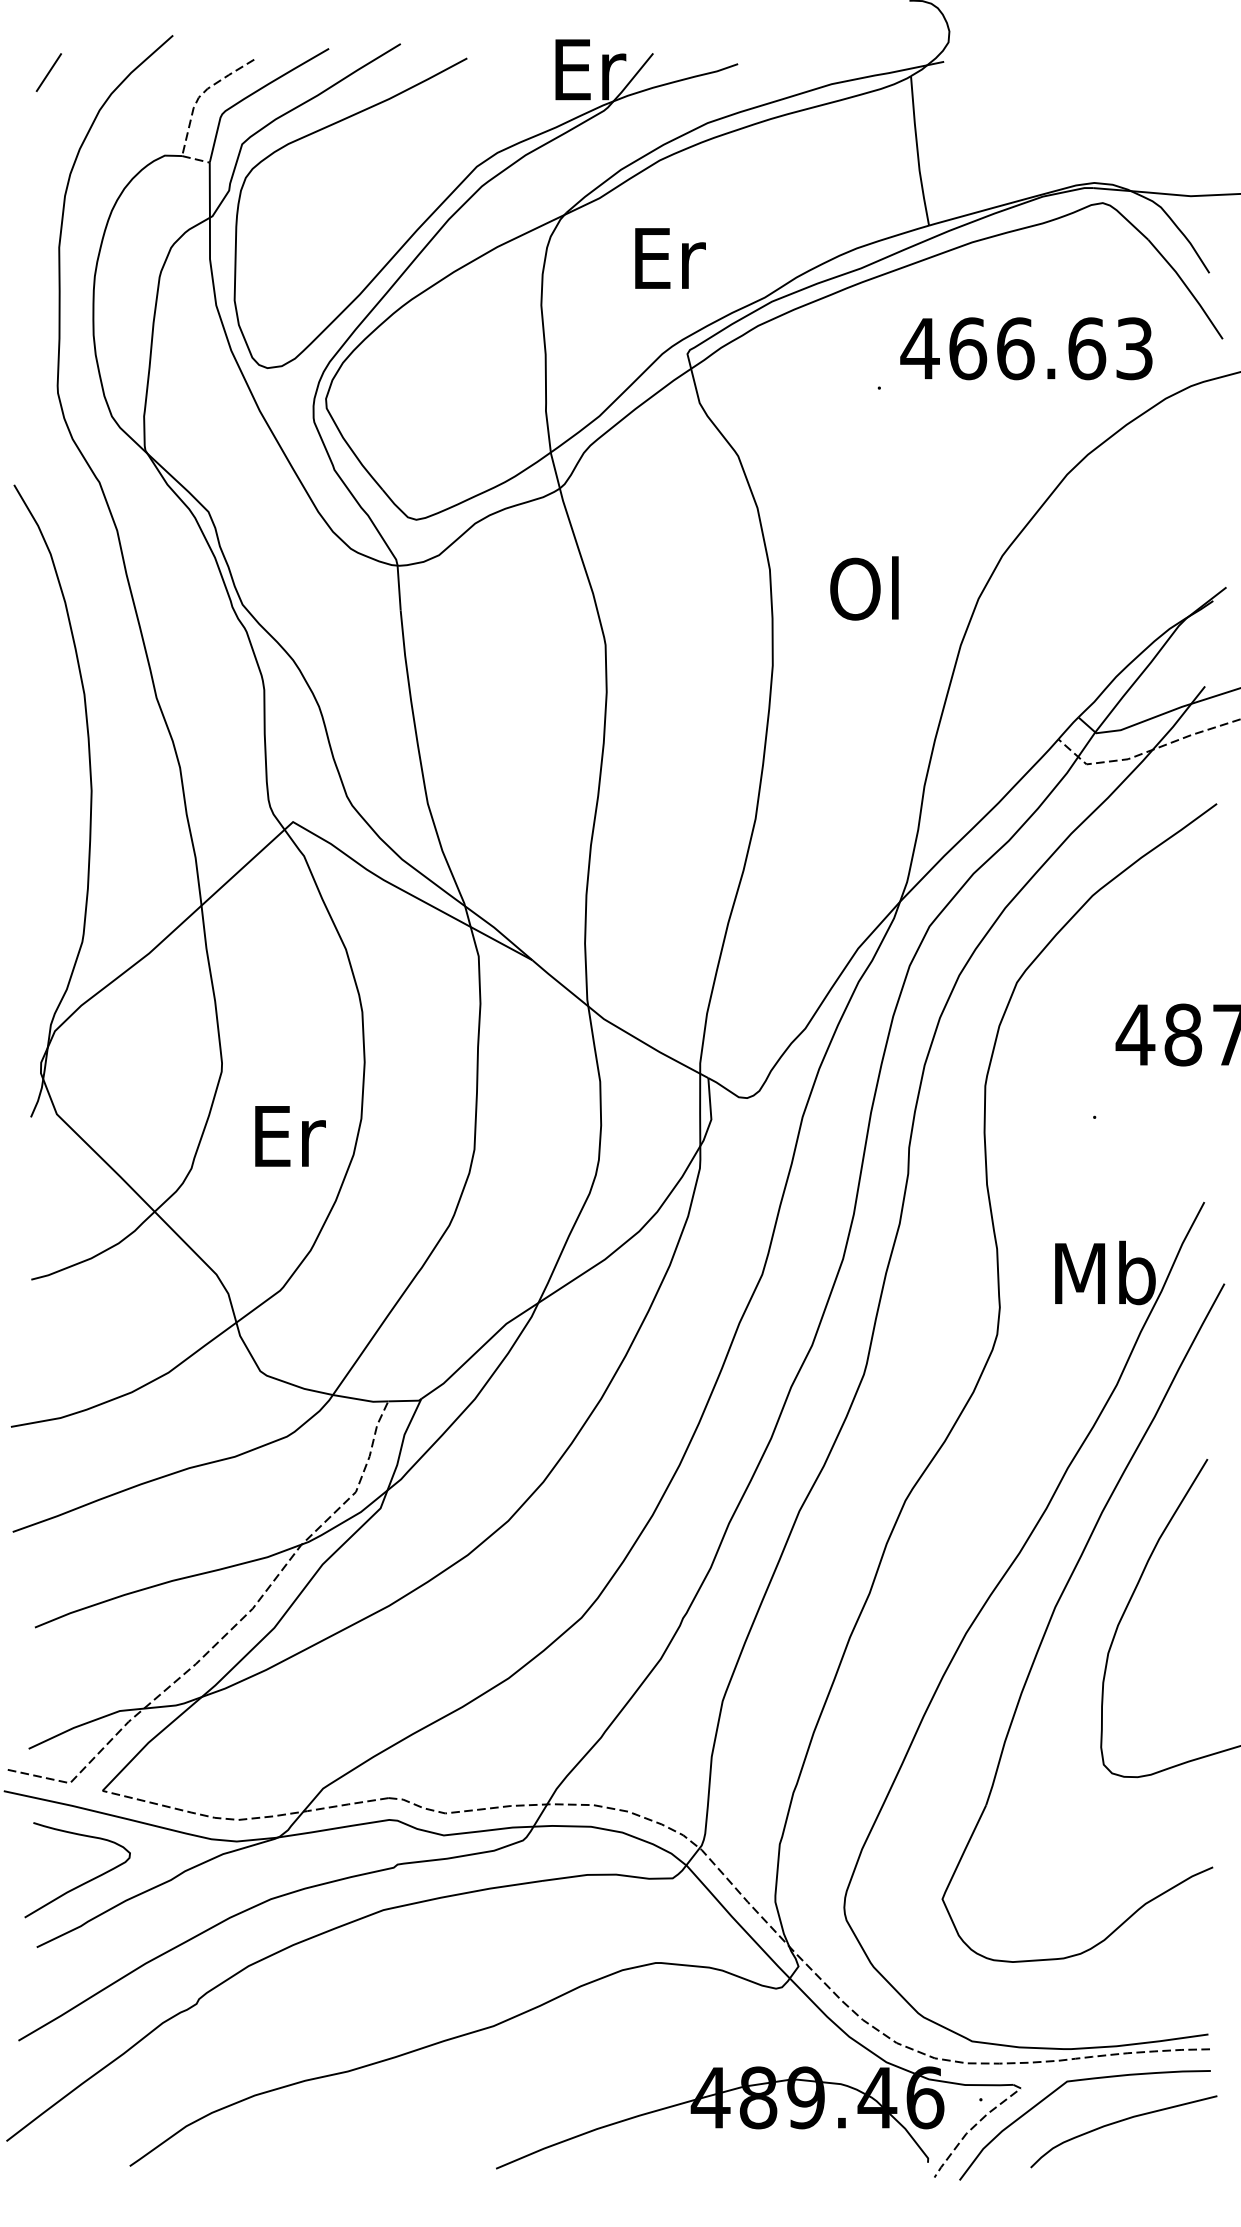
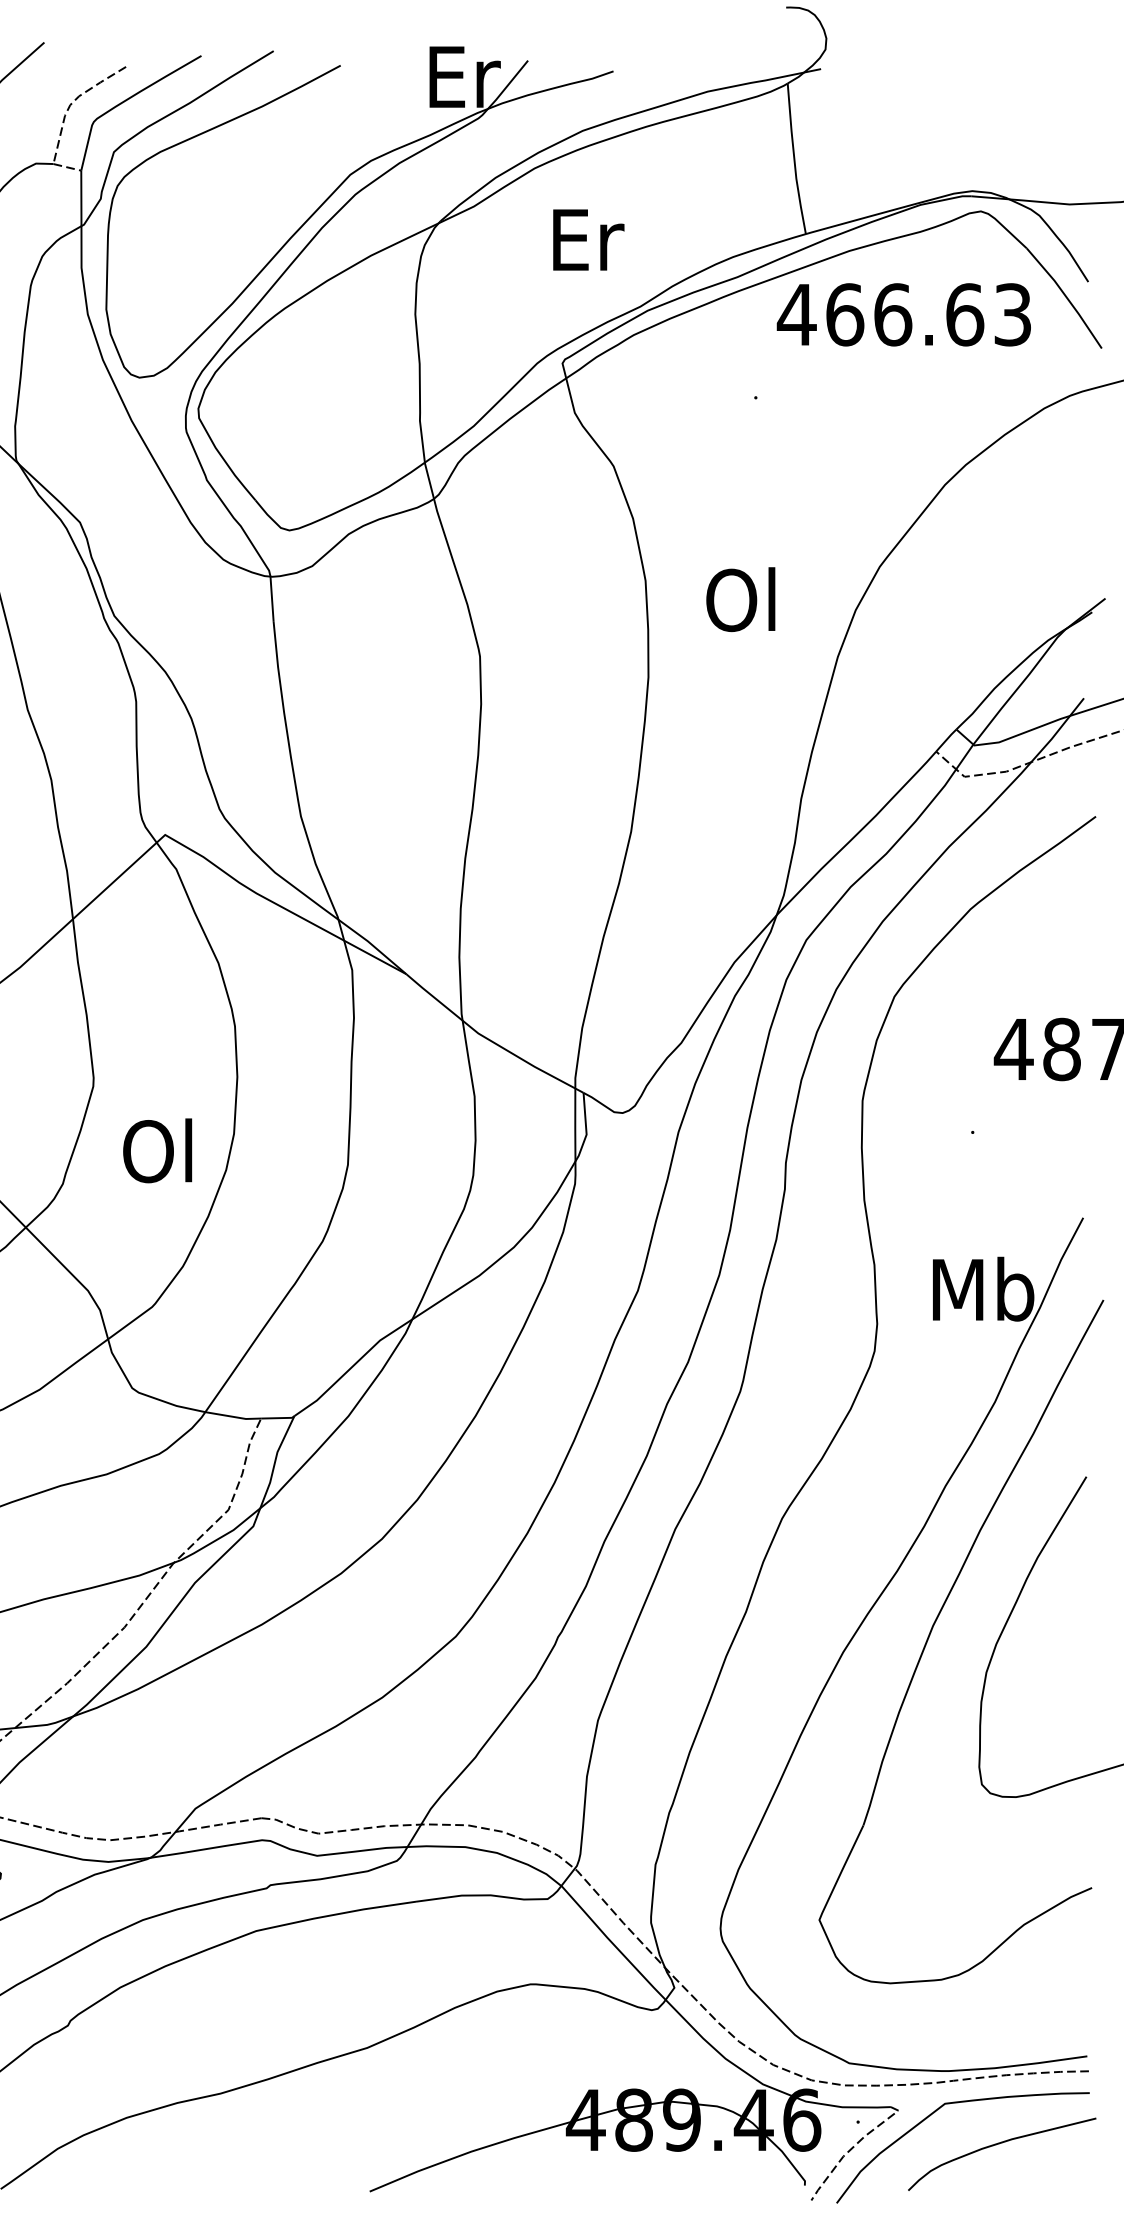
text: (670, 258) -> (588, 240), moved
text: (1026, 348) -> (904, 314), moved
text: (288, 1135) -> (160, 1150), Er -> Ol

